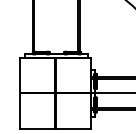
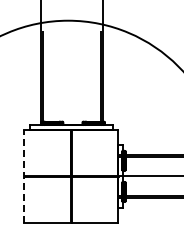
line: (20, 93) -> (24, 176), solid -> dashed

